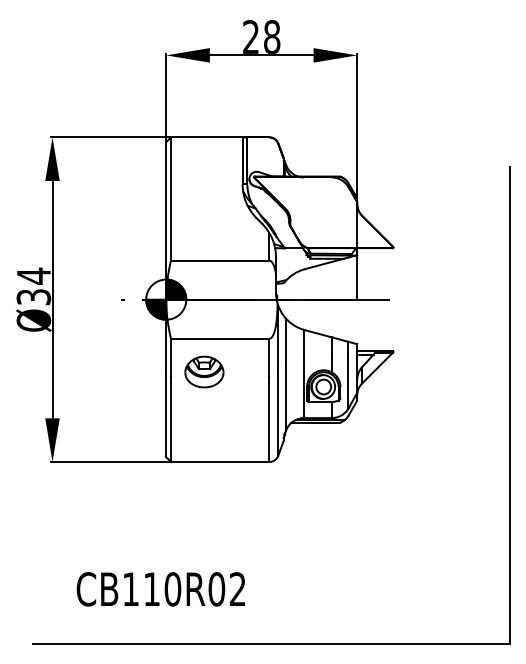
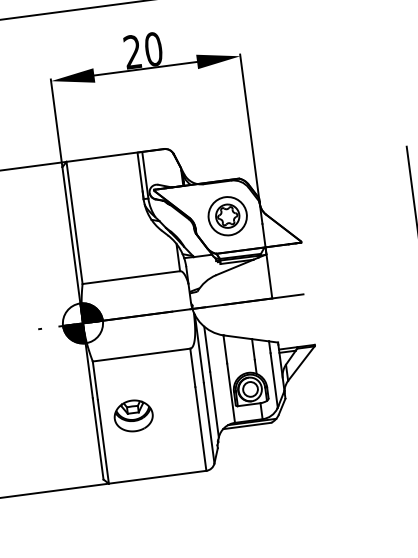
text: (272, 36) -> (153, 48), 28 -> 20
part: (323, 212) -> (227, 216), added
part: (204, 371) -> (133, 415), moved

